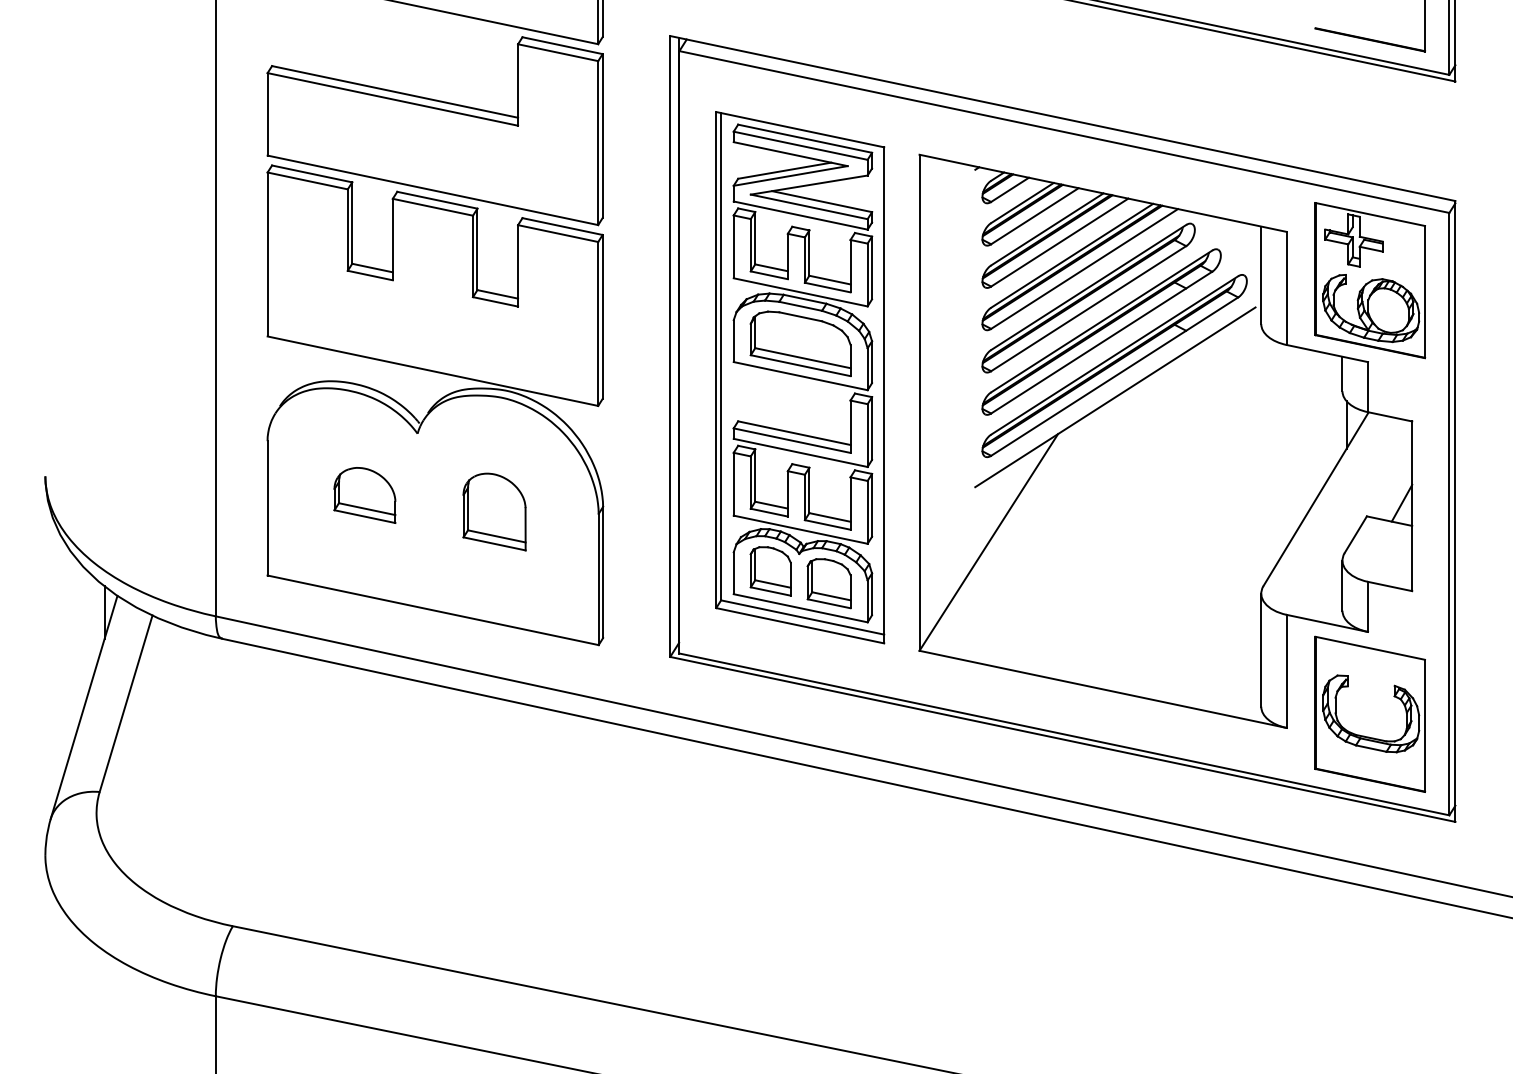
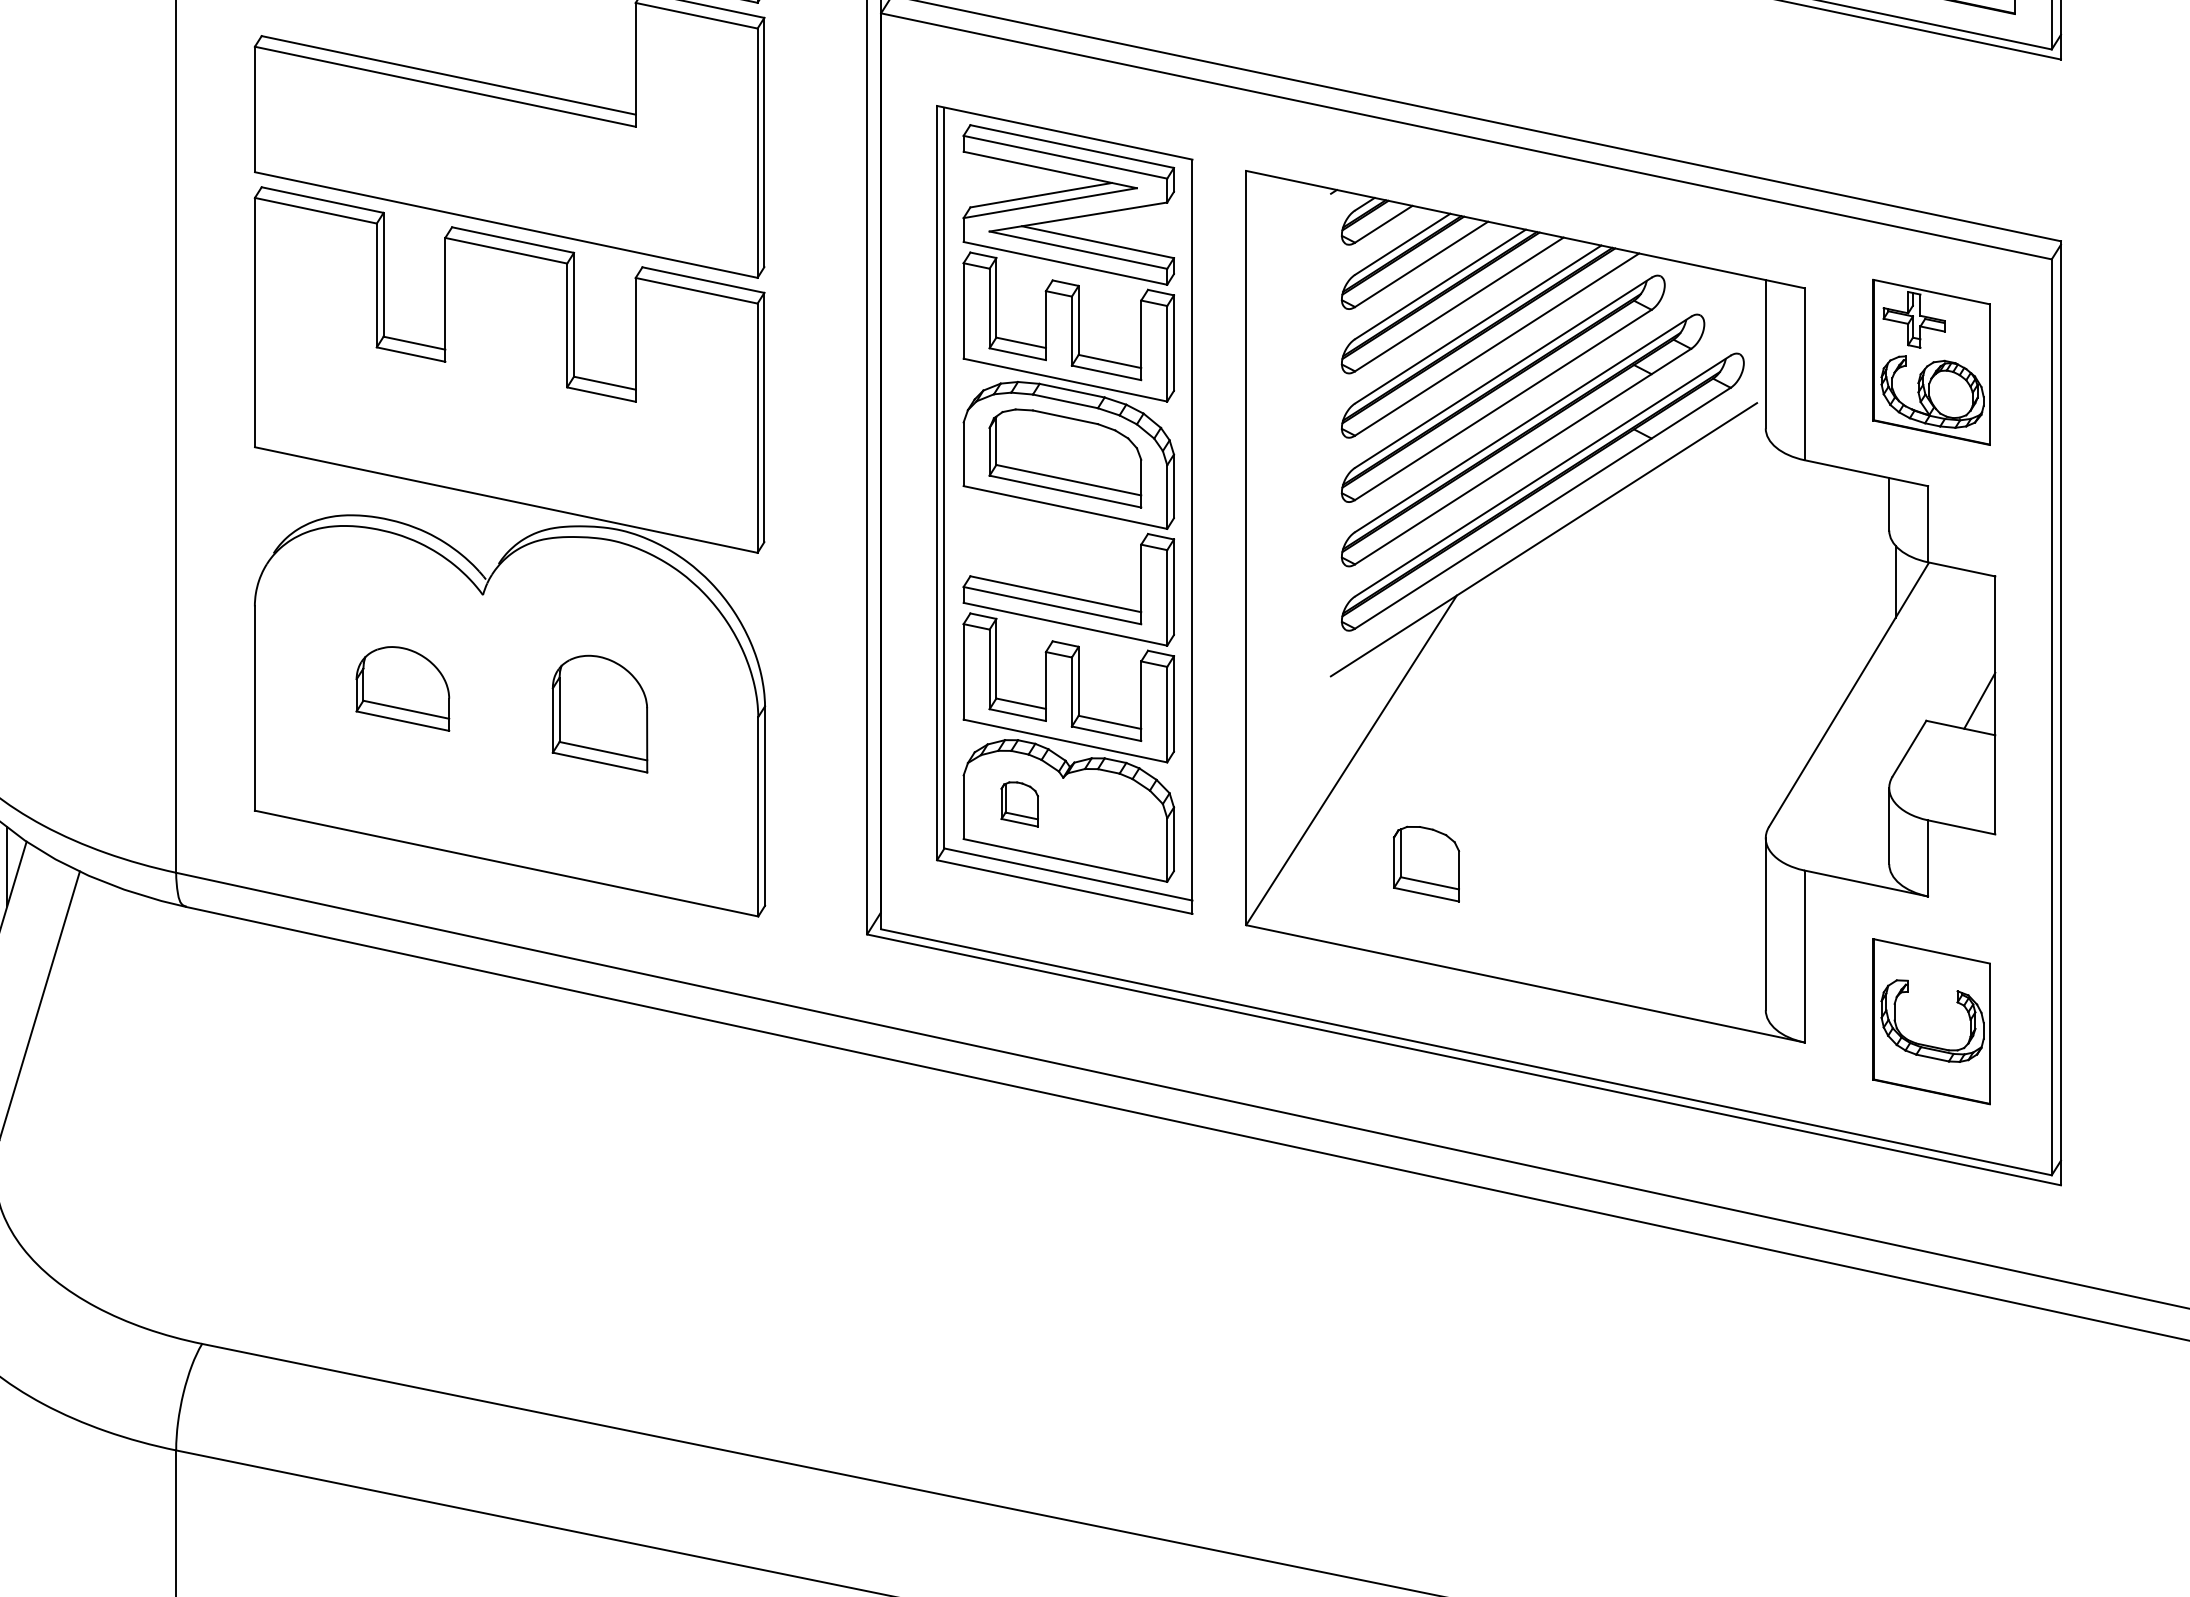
part: (1370, 280) -> (1931, 362), size x0.7
part: (770, 571) -> (1019, 804), size x0.6
part: (828, 583) -> (1425, 863), moved
part: (1370, 713) -> (1931, 1020), size x0.7

